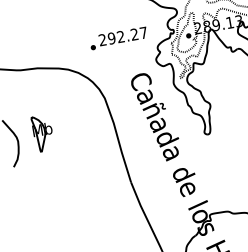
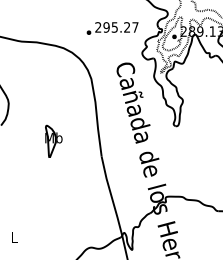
text: (120, 36) -> (114, 27), 292.27 -> 295.27
part: (42, 132) -> (53, 140), moved

